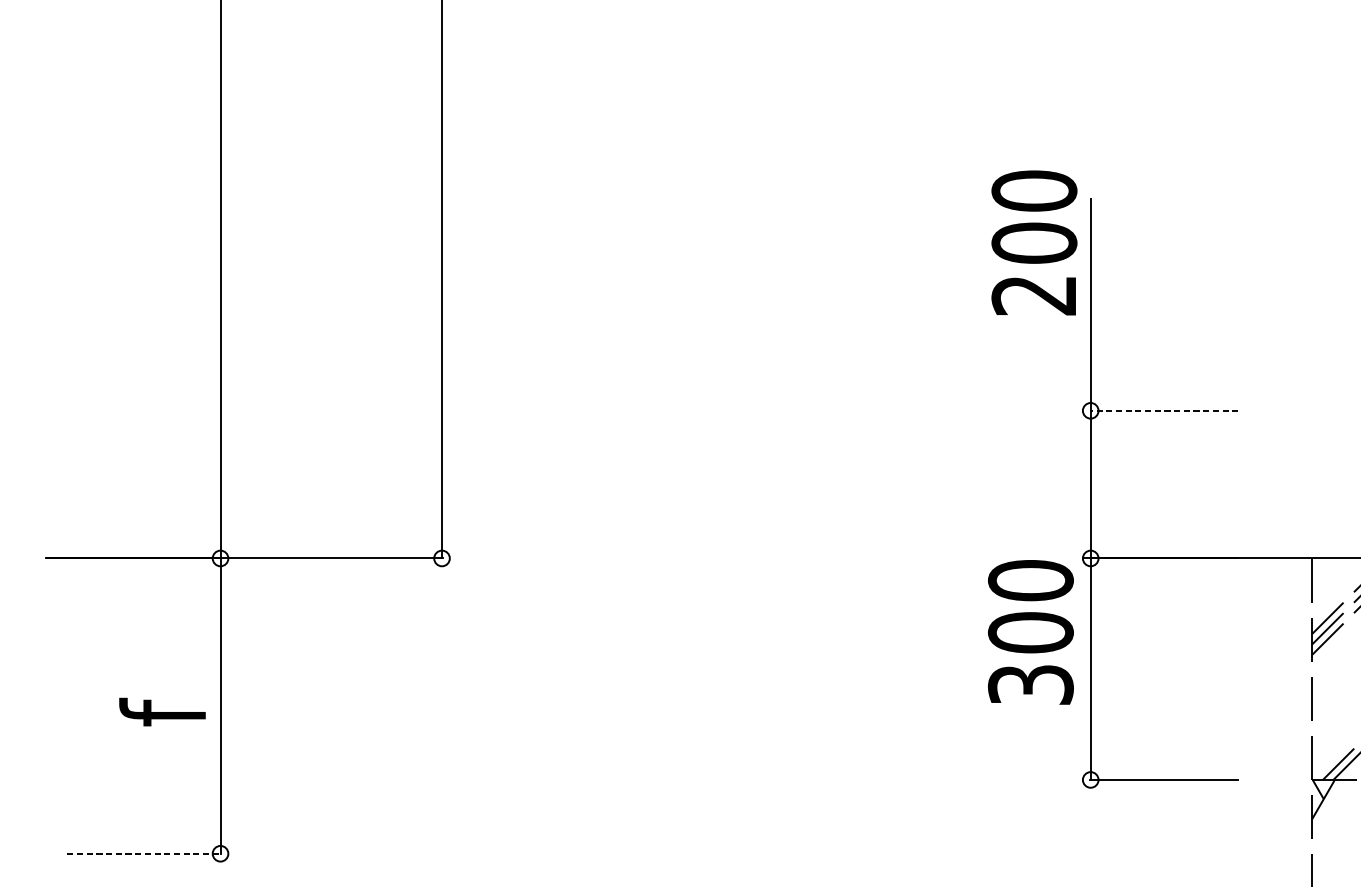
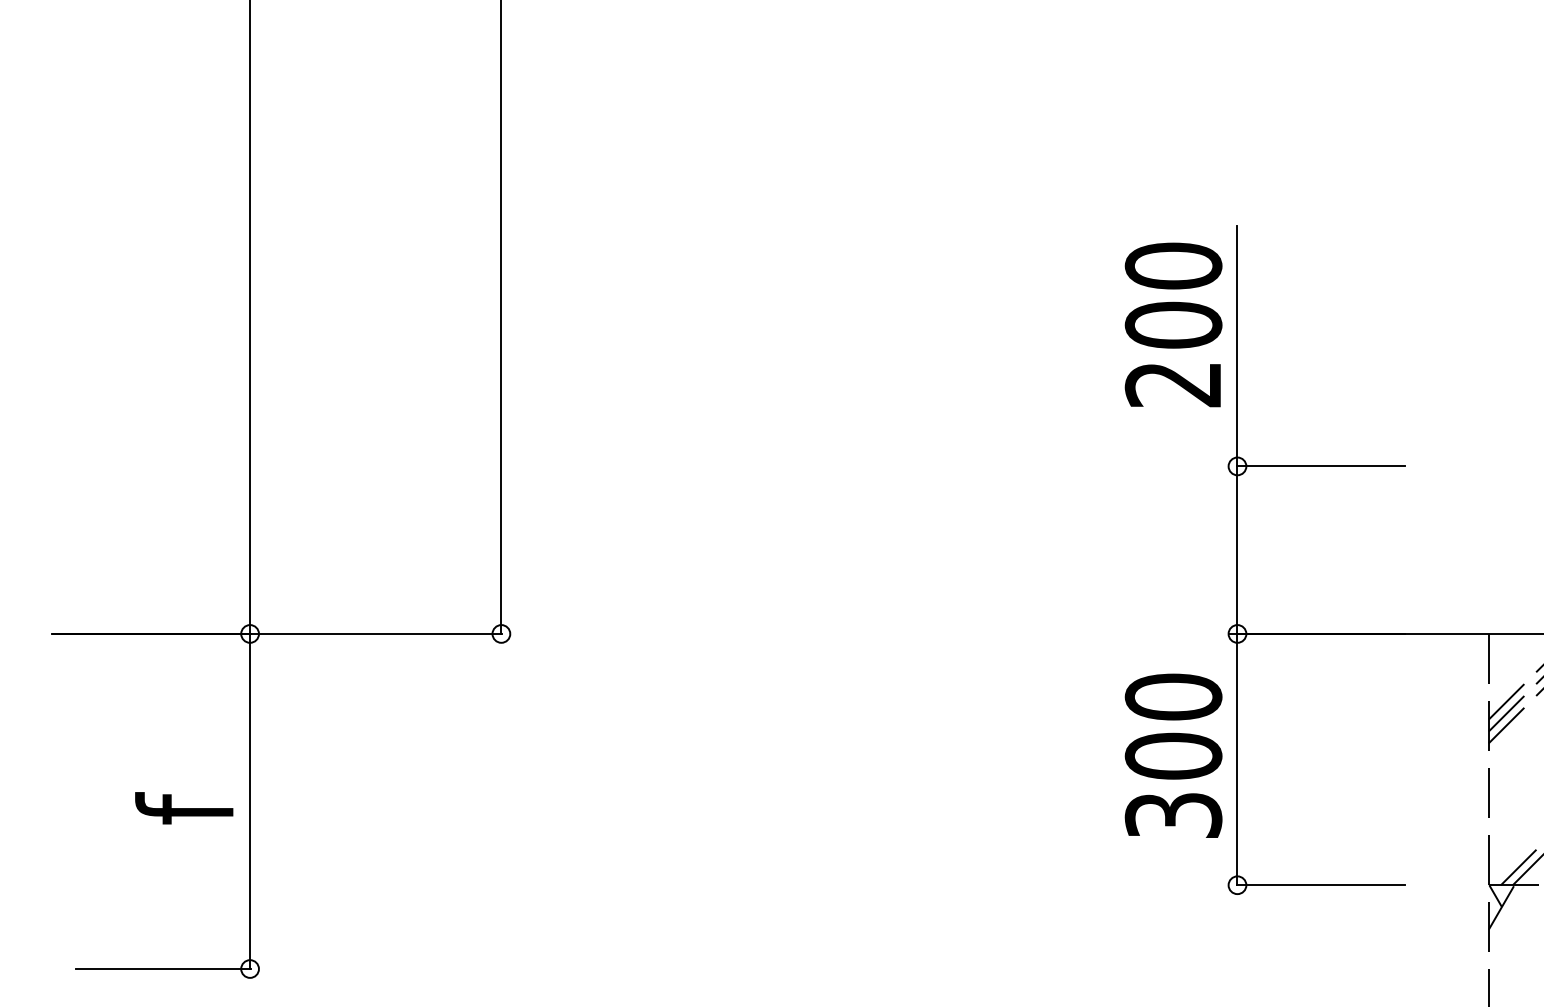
text: (1034, 242) -> (1173, 324), moved
line: (1163, 410) -> (1320, 466), dashed -> solid
text: (1030, 632) -> (1173, 755), moved
line: (145, 854) -> (164, 969), dashed -> solid

